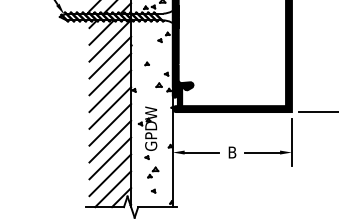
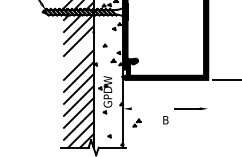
line: (110, 74) -> (78, 53), removed
line: (291, 141) -> (207, 100), removed
line: (201, 152) -> (143, 108), removed
text: (232, 152) -> (165, 120), moved
part: (153, 172) -> (137, 123), moved

